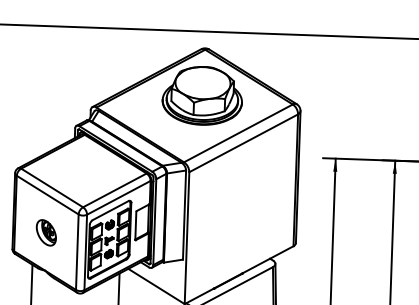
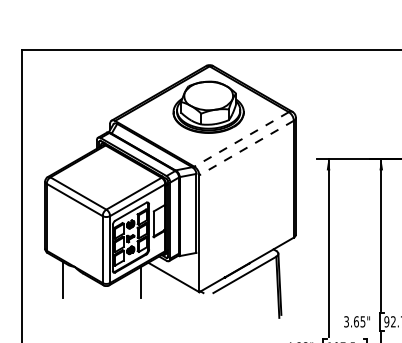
line: (238, 133) -> (241, 139), solid -> dashed
line: (243, 143) -> (246, 148), solid -> dashed
part: (46, 232) -> (74, 233), removed

